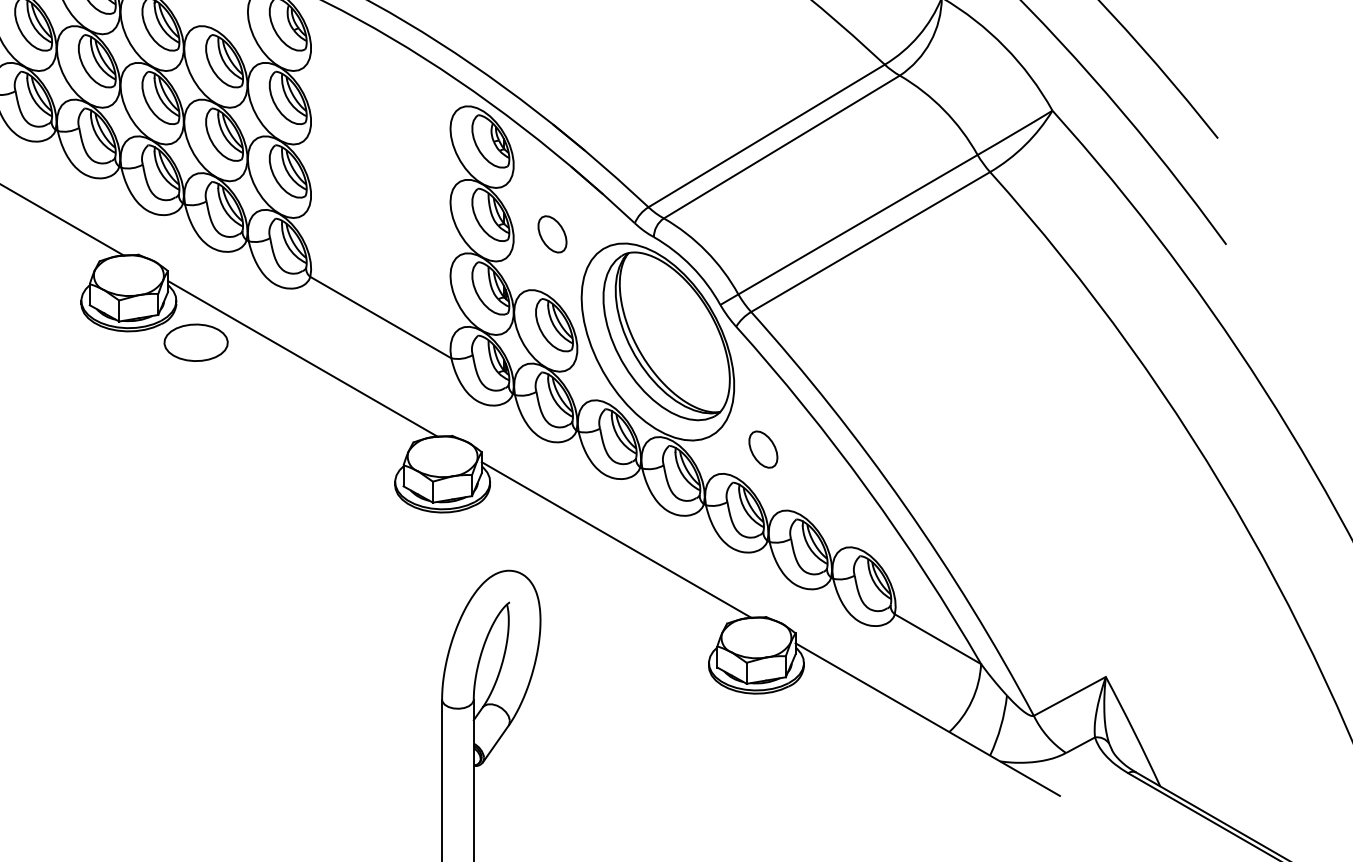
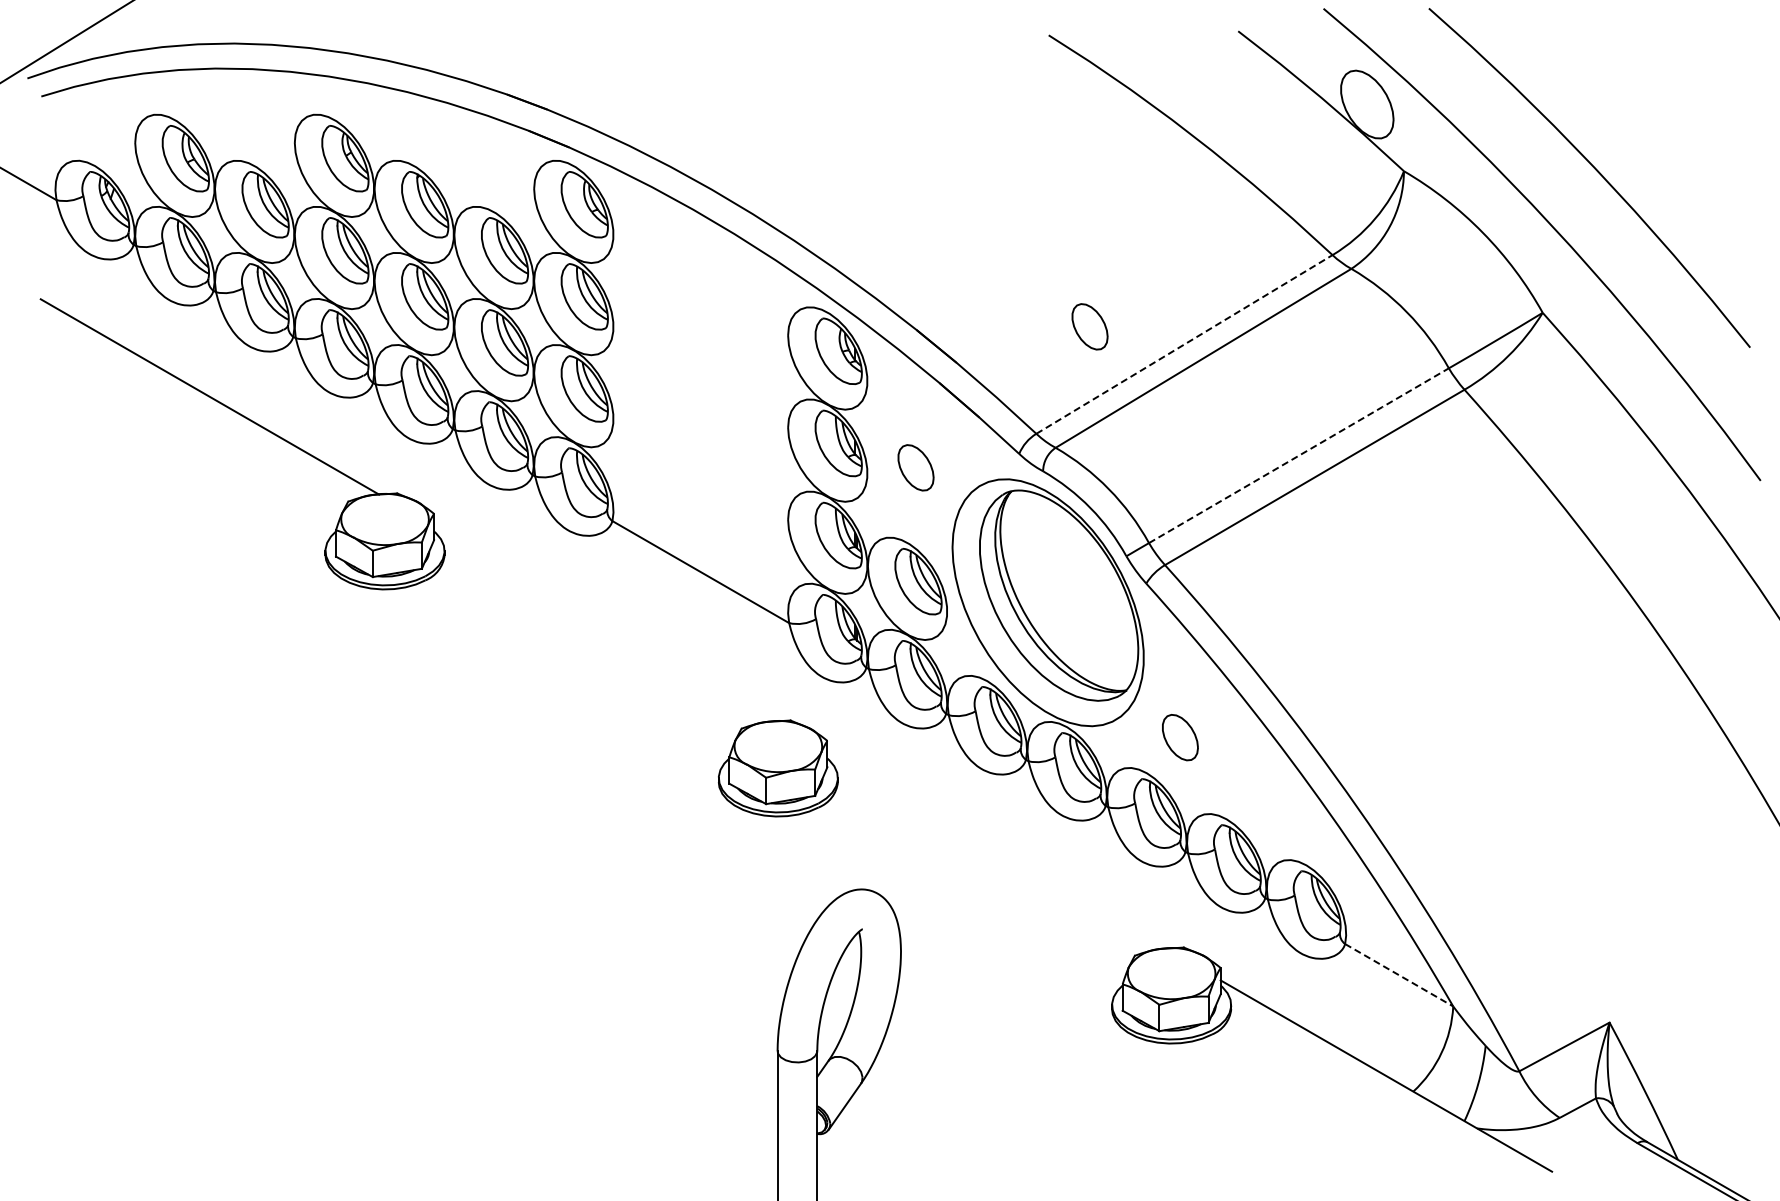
part: (690, 121) -> (1089, 326), added
line: (766, 135) -> (1184, 344), solid -> dashed
line: (859, 224) -> (1300, 455), solid -> dashed
part: (195, 342) -> (468, 603), removed
line: (303, 358) -> (603, 623), removed
line: (616, 539) -> (996, 850), removed
line: (938, 639) -> (1399, 975), solid -> dashed

